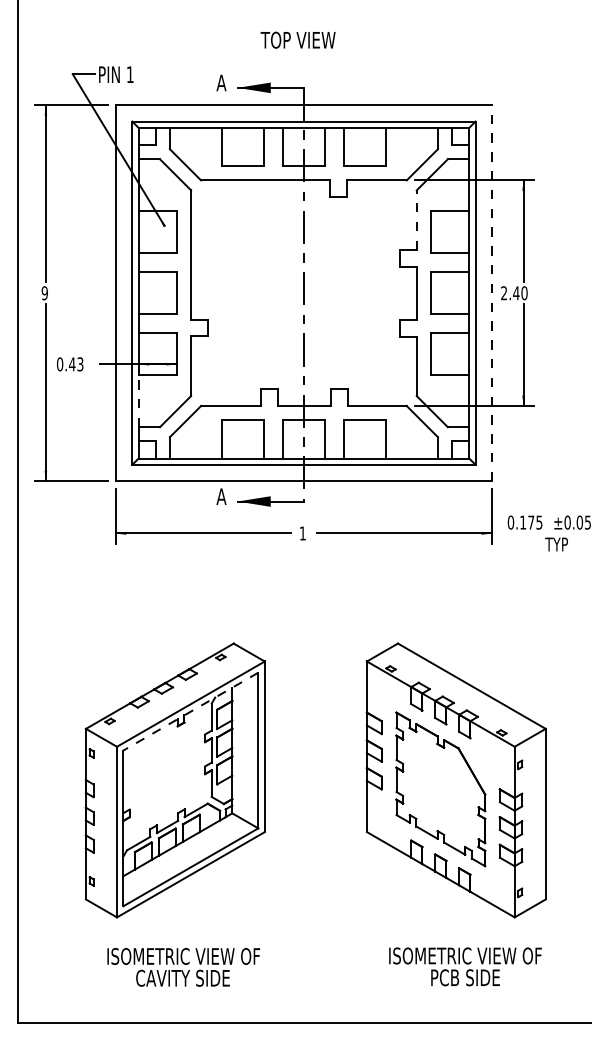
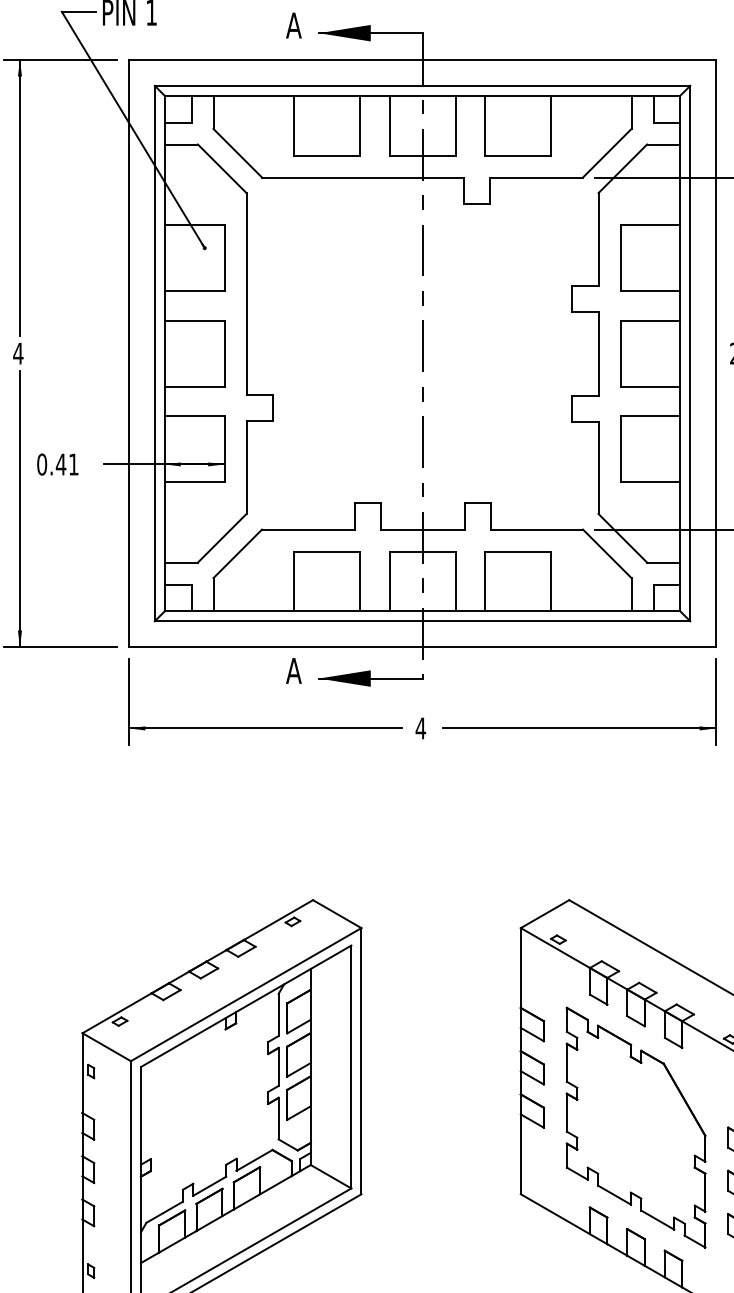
line: (416, 220) -> (598, 240), dashed -> solid
line: (491, 292) -> (715, 352), dashed -> solid
text: (44, 293) -> (17, 353), 9 -> 4
text: (80, 364) -> (73, 464), 0.43 -> 0.41
line: (138, 401) -> (164, 522), dashed -> solid
text: (302, 533) -> (420, 728), 1 -> 4
line: (190, 711) -> (245, 1006), dashed -> solid

